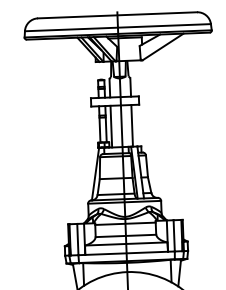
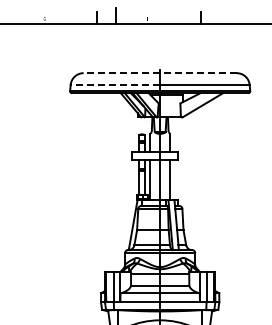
line: (117, 15) -> (160, 73), solid -> dashed
line: (71, 29) -> (115, 85), solid -> dashed

